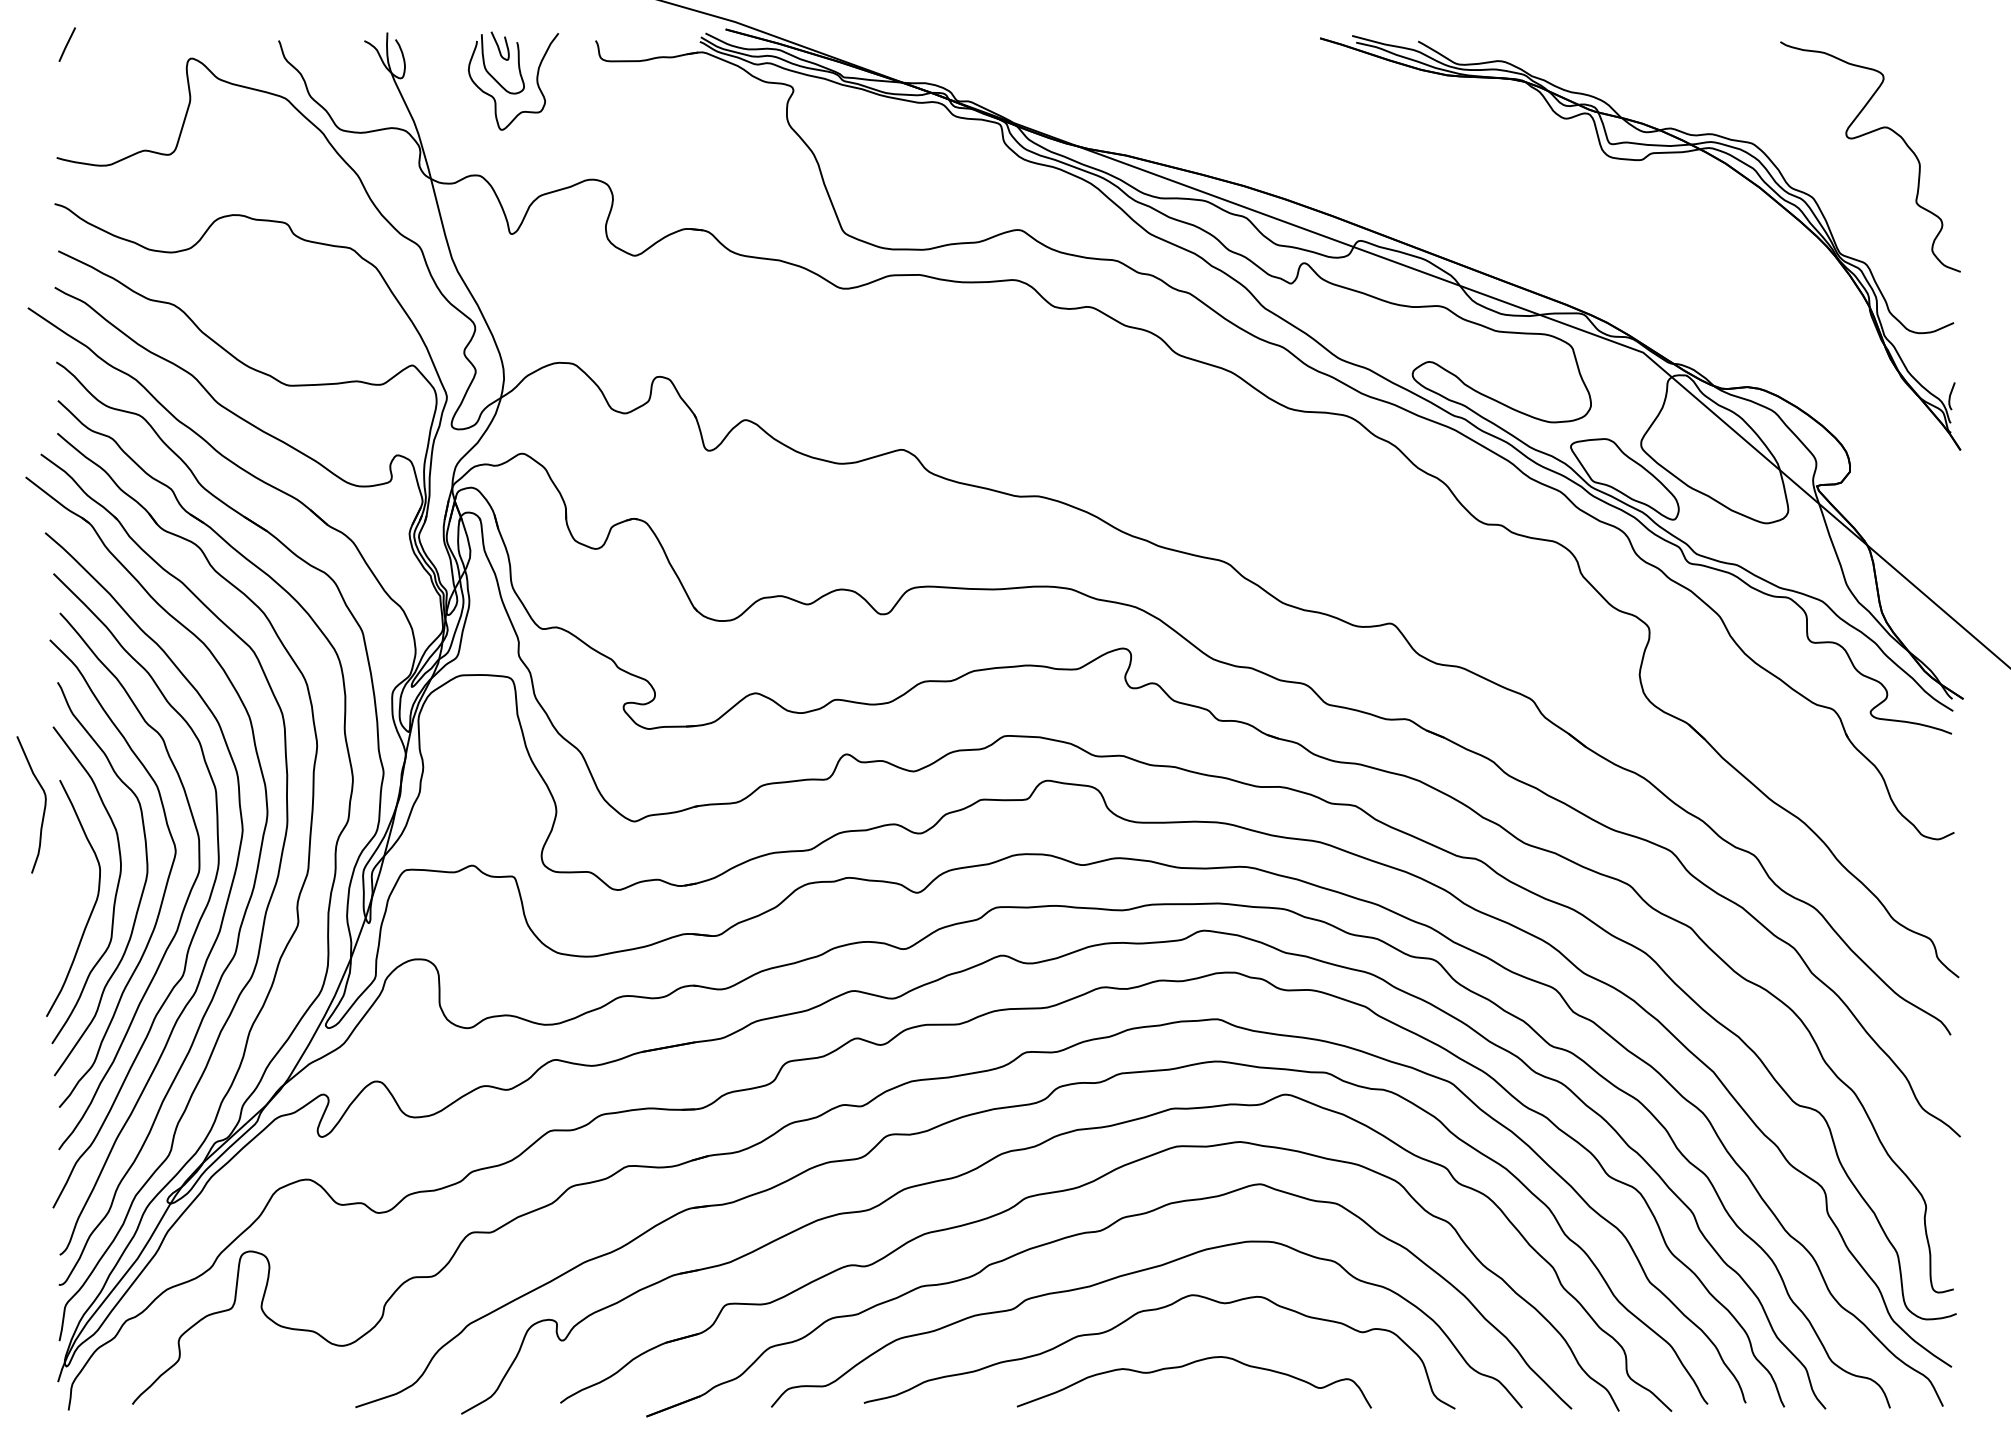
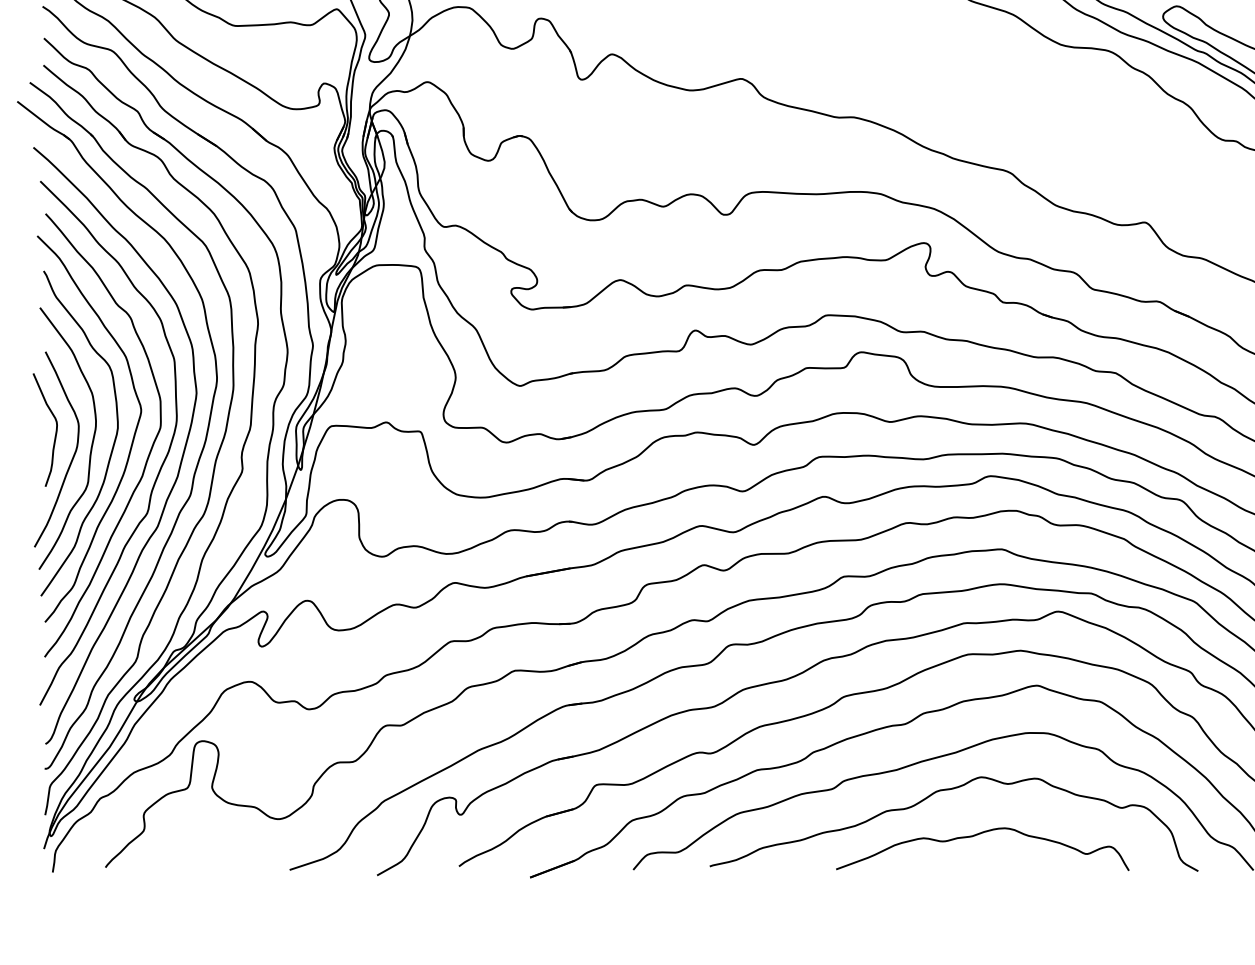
curve: (44, 804) -> (55, 429), moved

